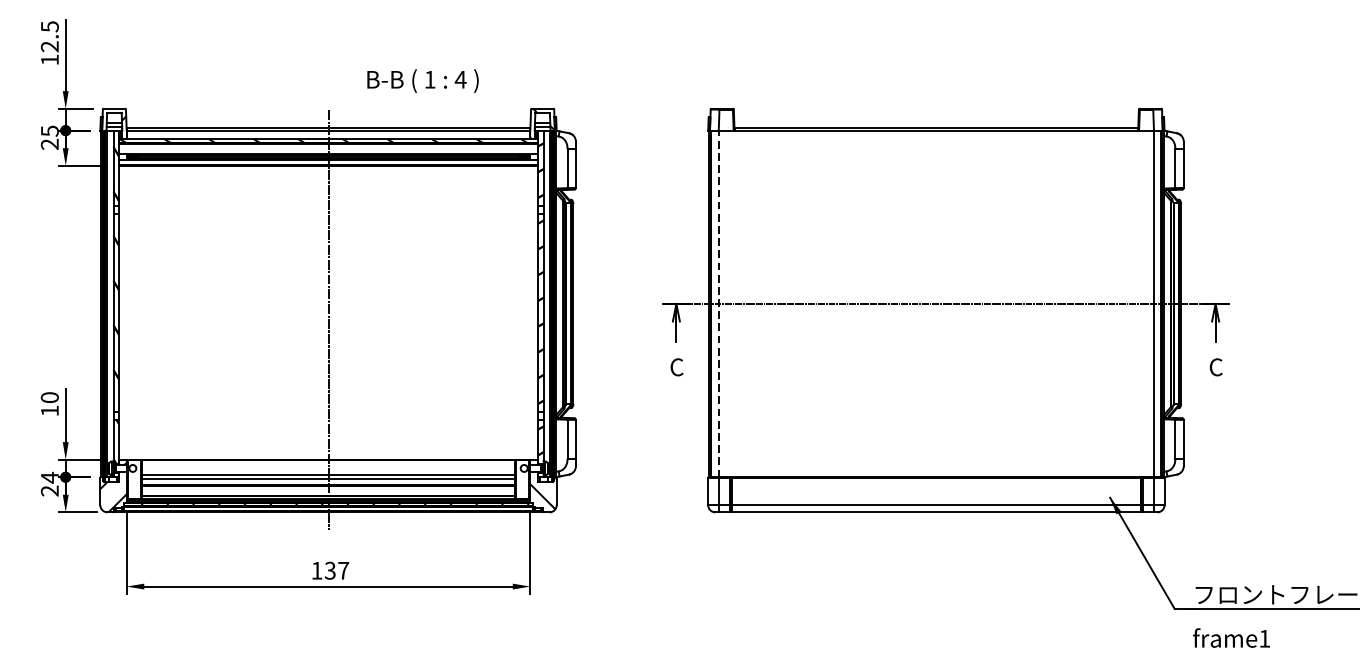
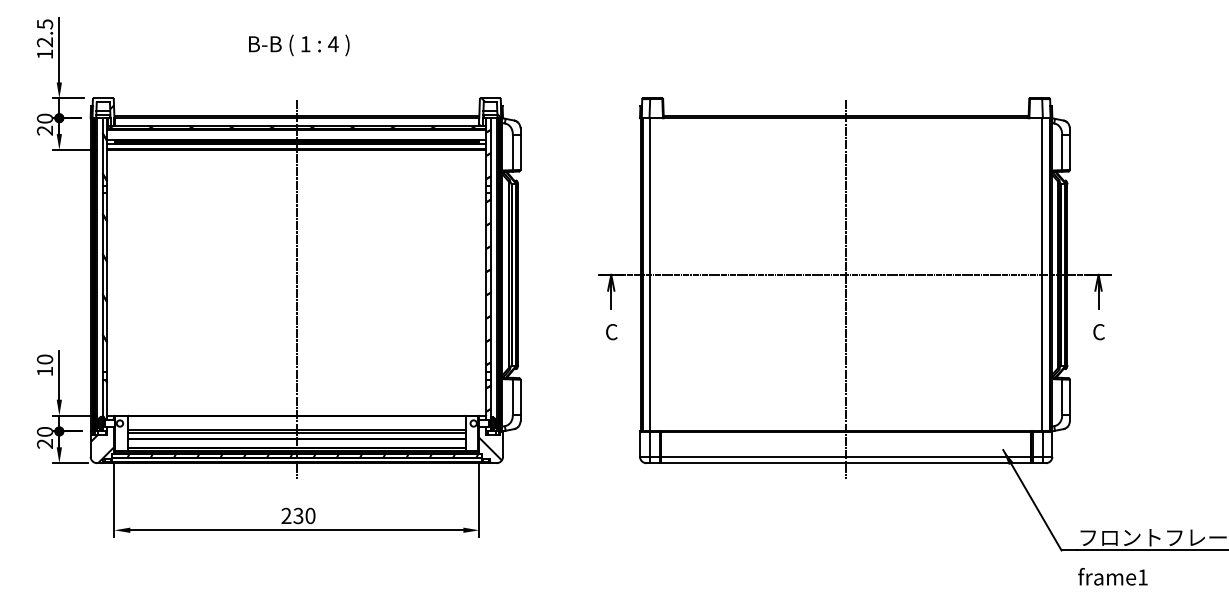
text: (423, 81) -> (299, 45), moved
text: (49, 130) -> (44, 118), 25 -> 20
line: (718, 303) -> (649, 274), dashed -> solid
line: (936, 320) -> (846, 289), added
text: (49, 477) -> (44, 431), 24 -> 20
text: (330, 570) -> (298, 515), 137 -> 230

